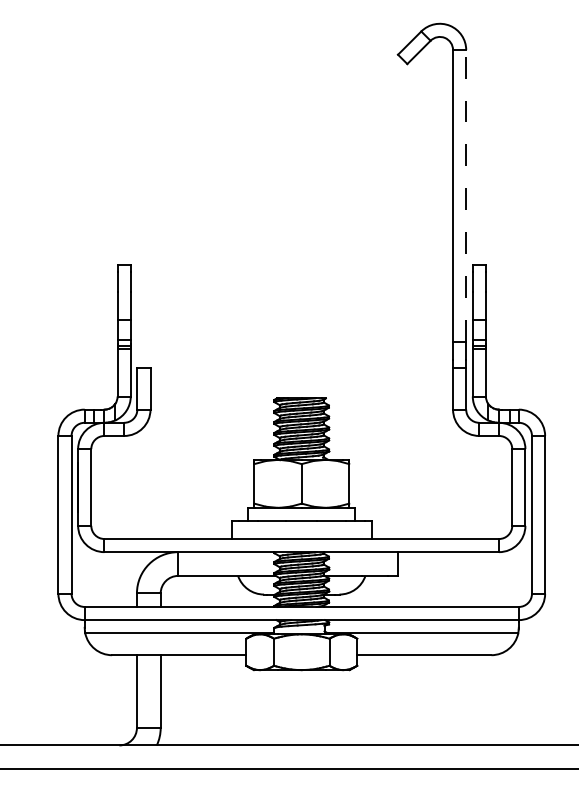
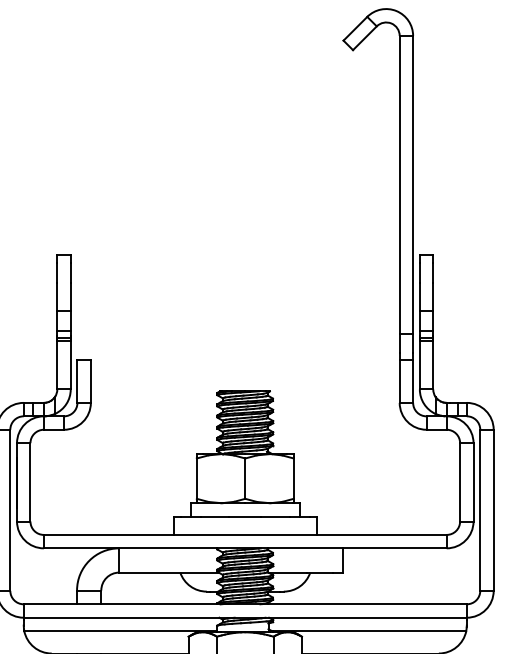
line: (466, 195) -> (413, 184), dashed -> solid

